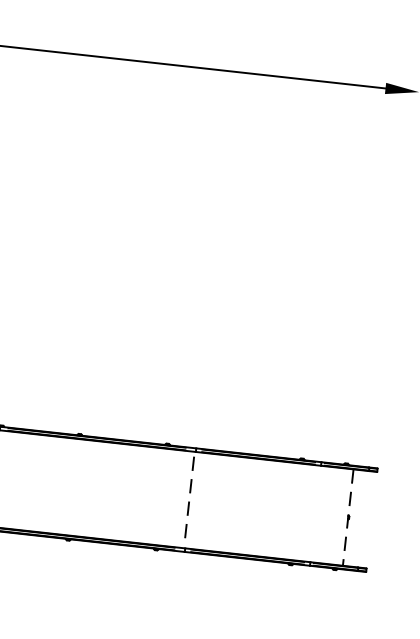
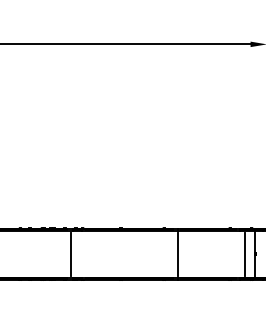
line: (189, 500) -> (177, 254), dashed -> solid
line: (326, 513) -> (244, 253), added
line: (348, 518) -> (255, 254), dashed -> solid

